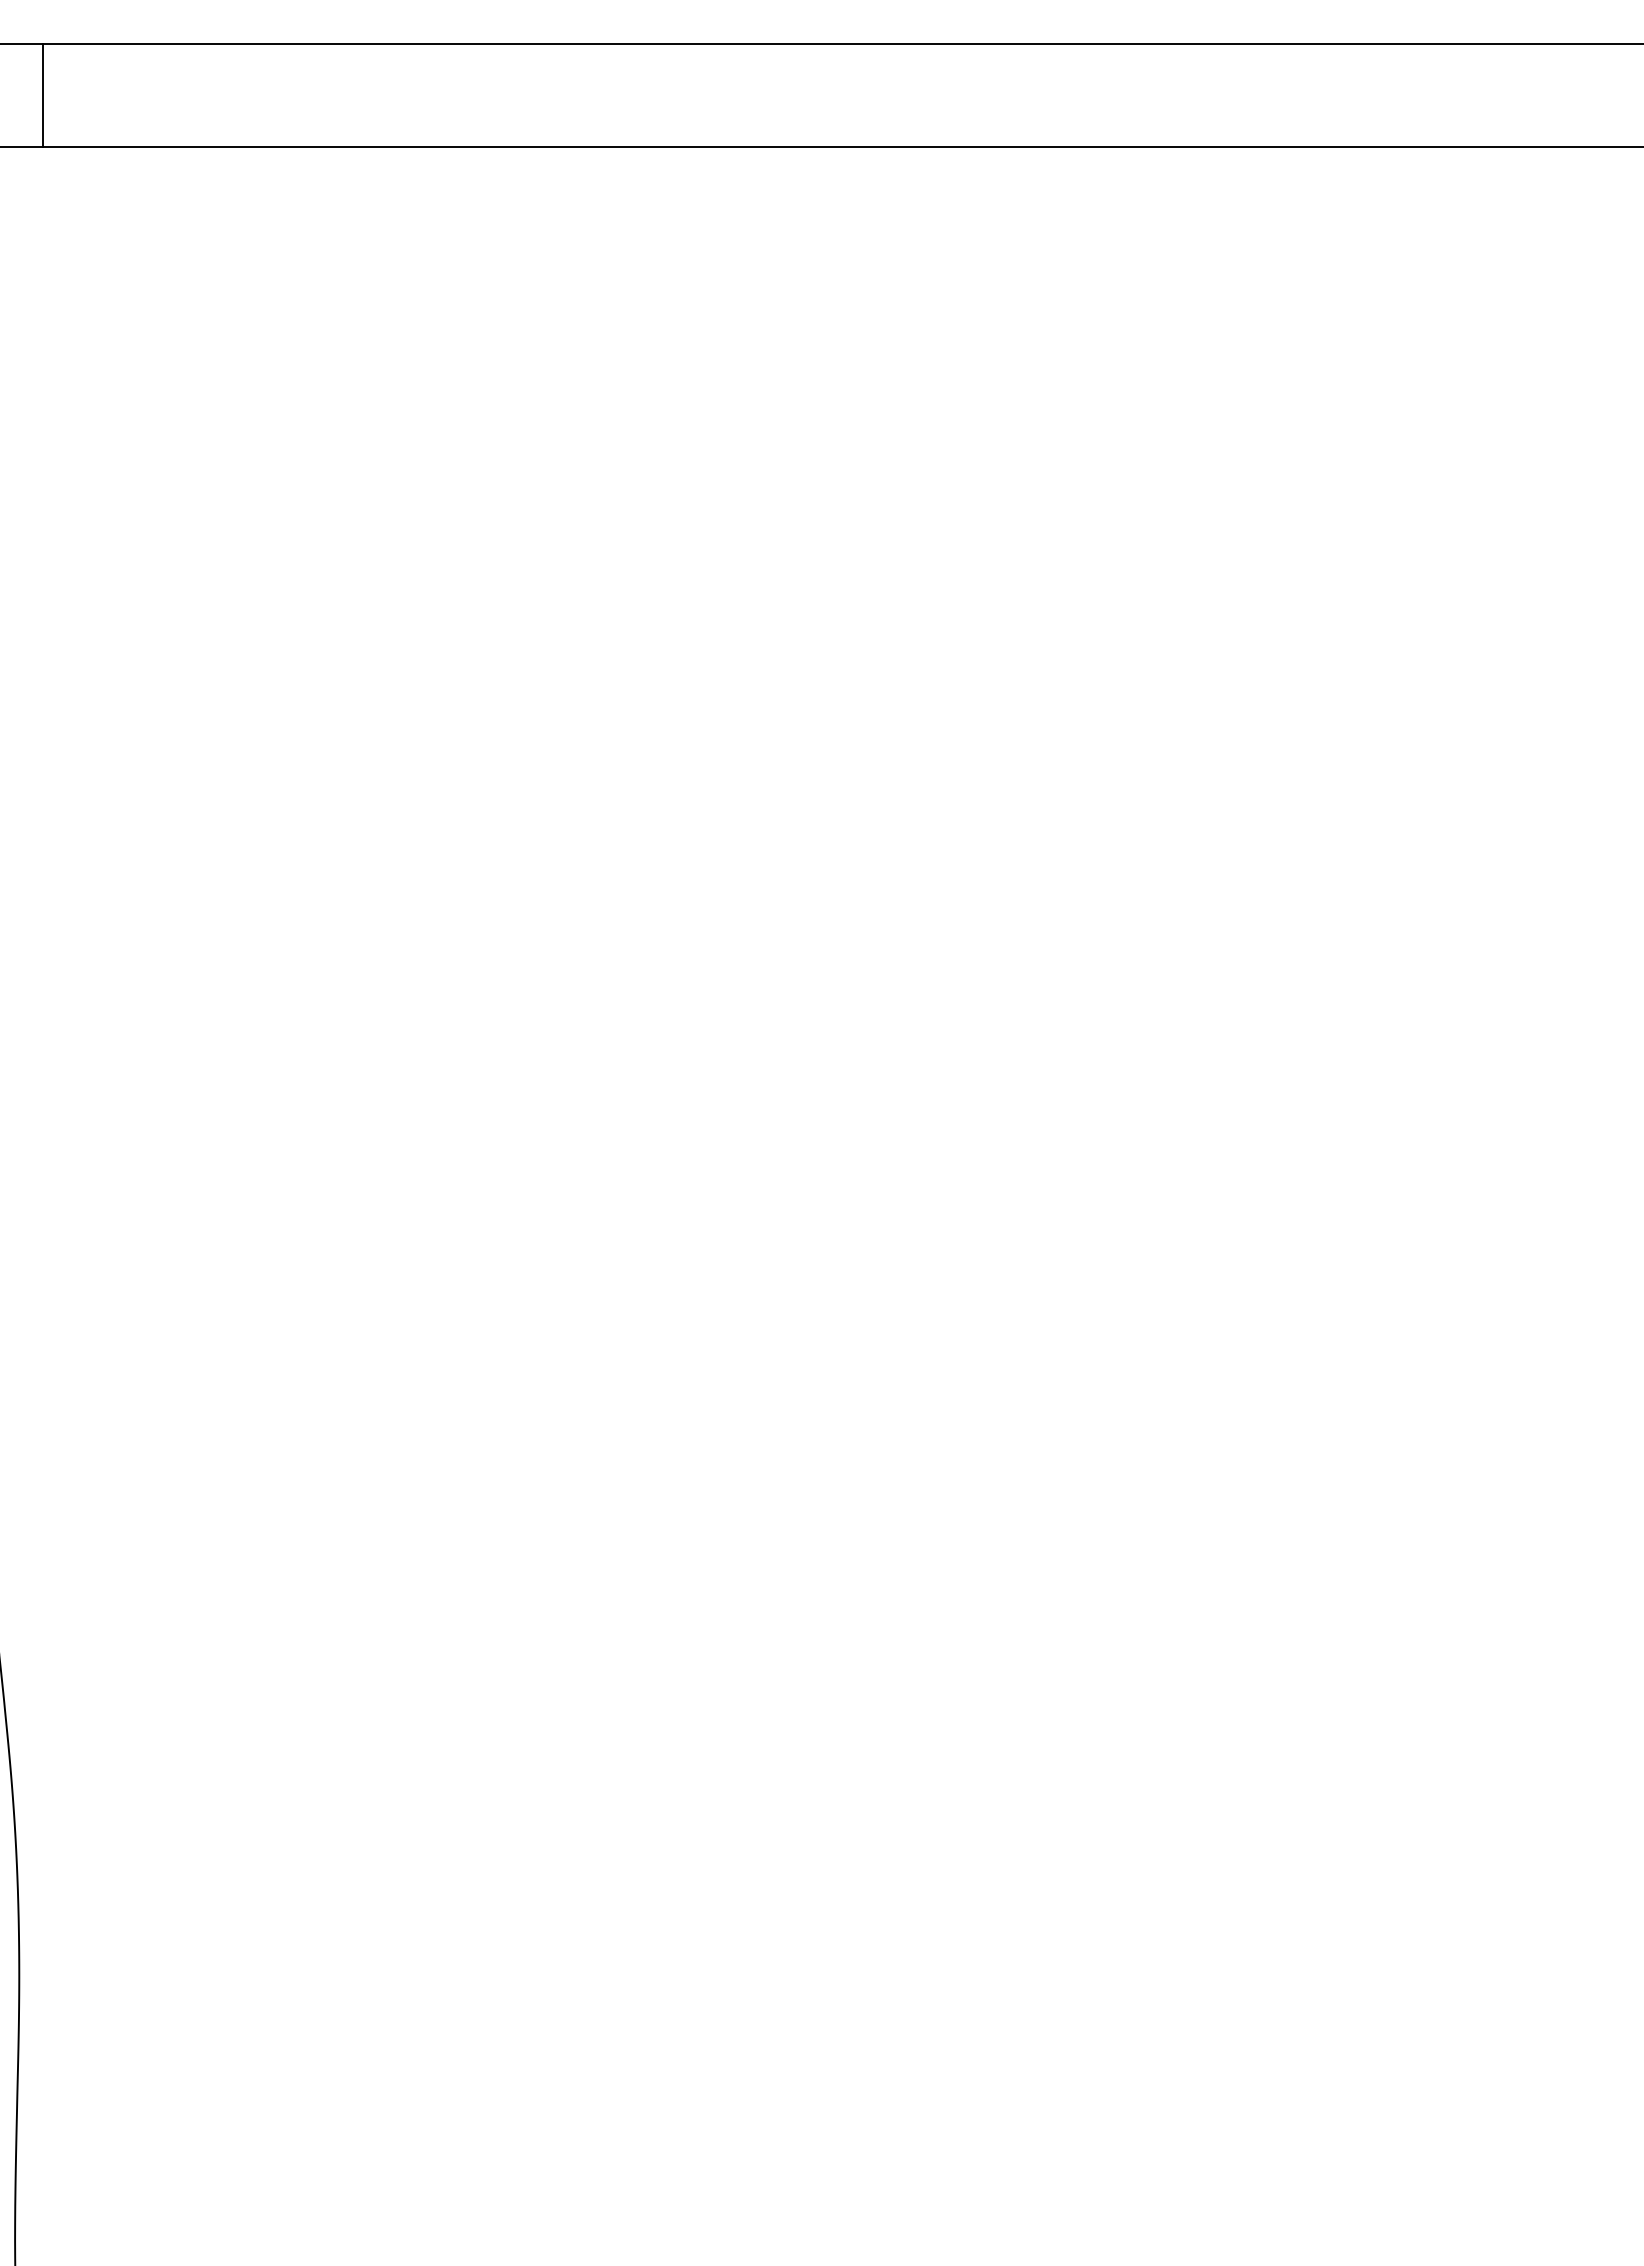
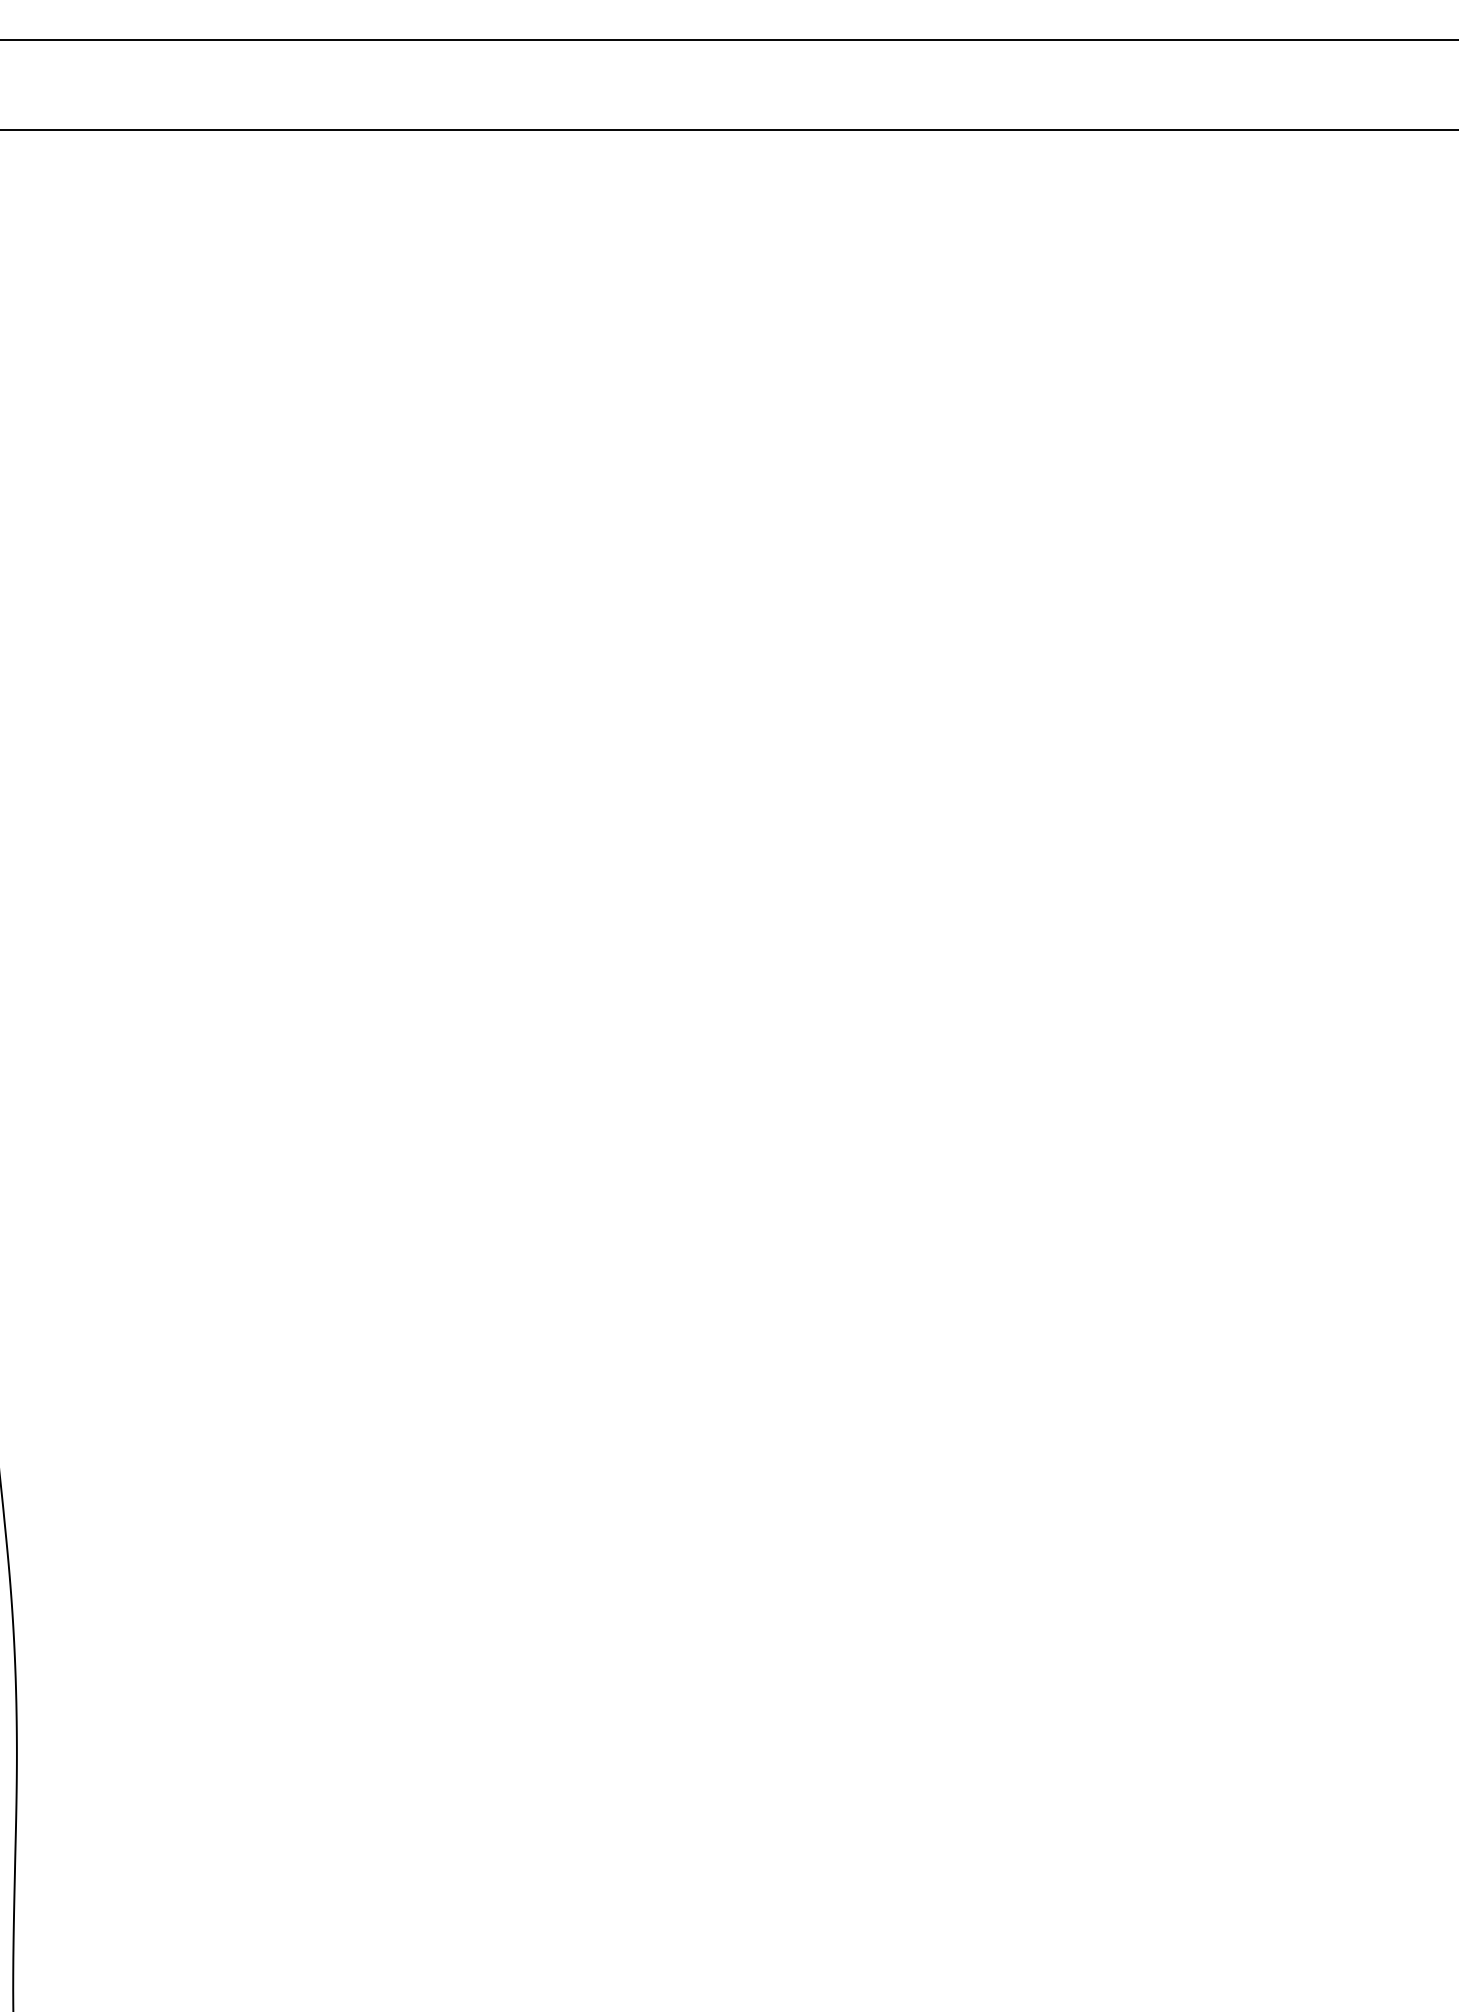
line: (42, 95) -> (37, 85), removed

